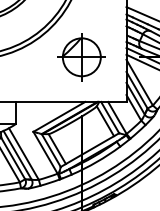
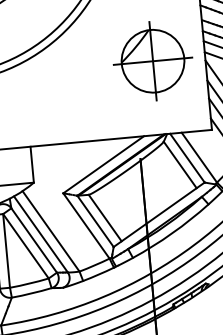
part: (81, 57) -> (152, 61), moved

